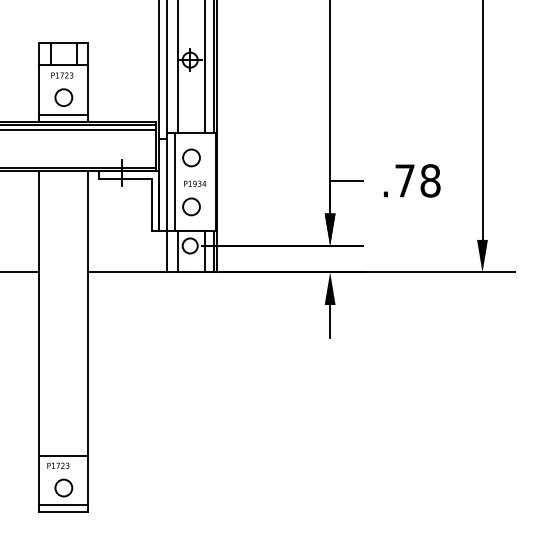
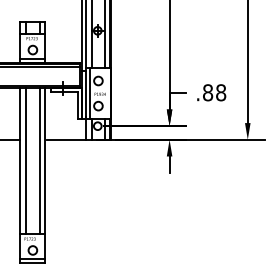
text: (405, 180) -> (208, 92), .78 -> .88
line: (51, 312) -> (26, 160), added
line: (76, 312) -> (39, 160), added

